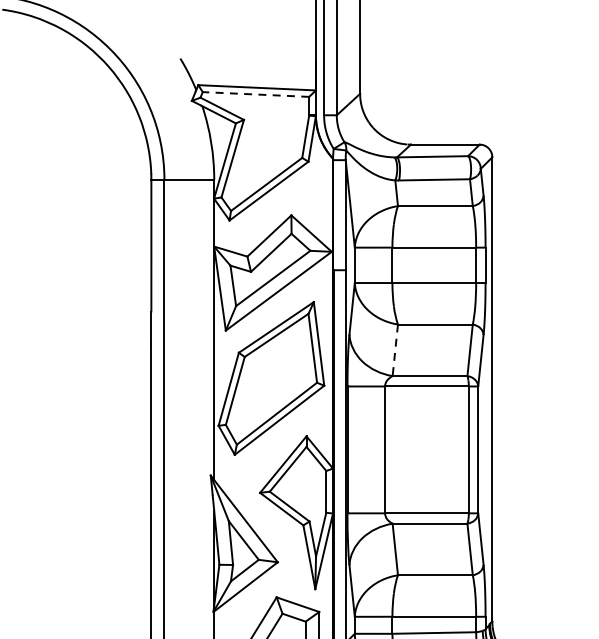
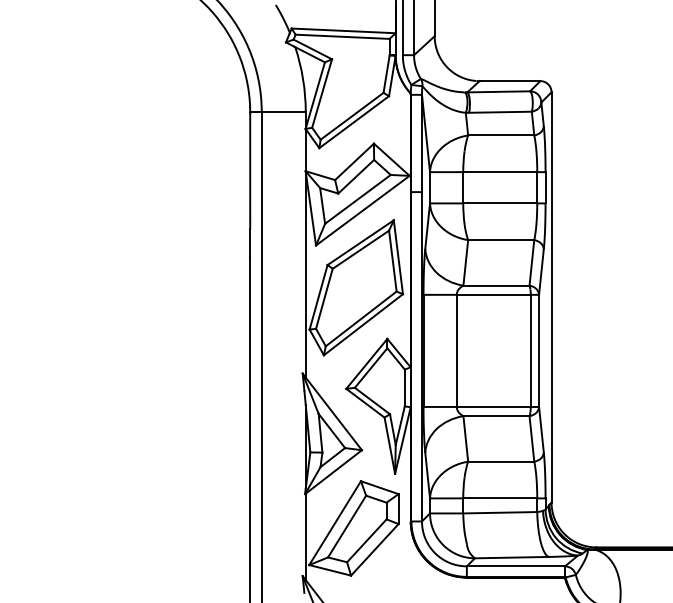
line: (255, 94) -> (342, 36), dashed -> solid
line: (394, 349) -> (465, 262), dashed -> solid

